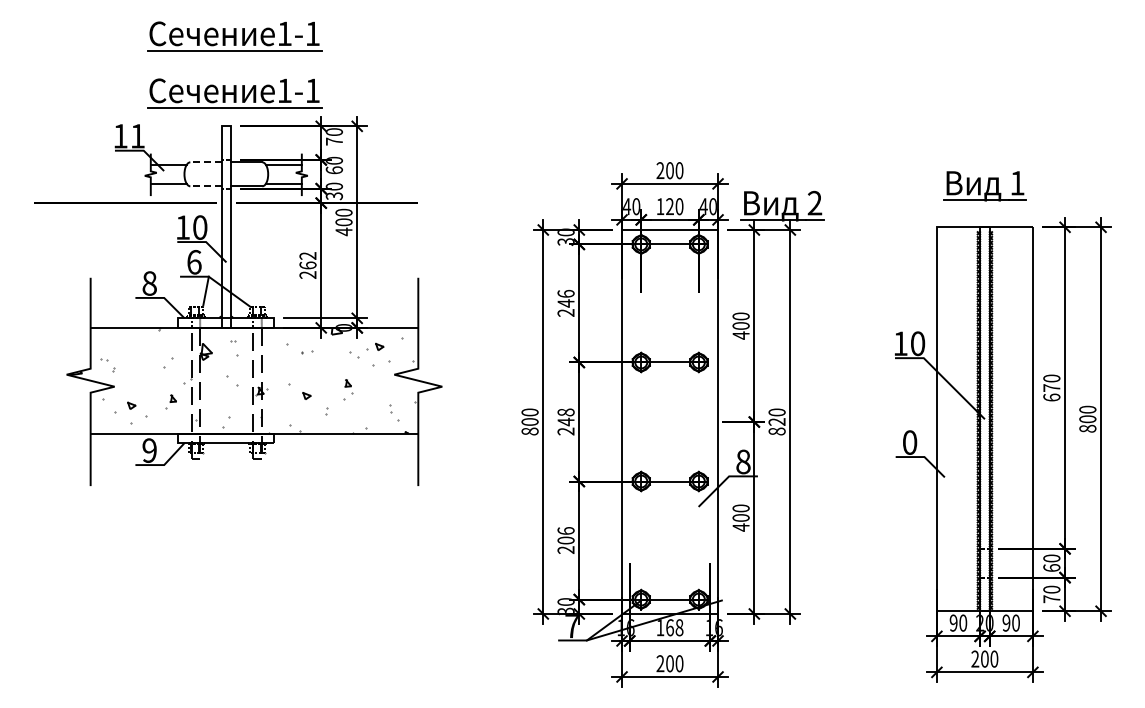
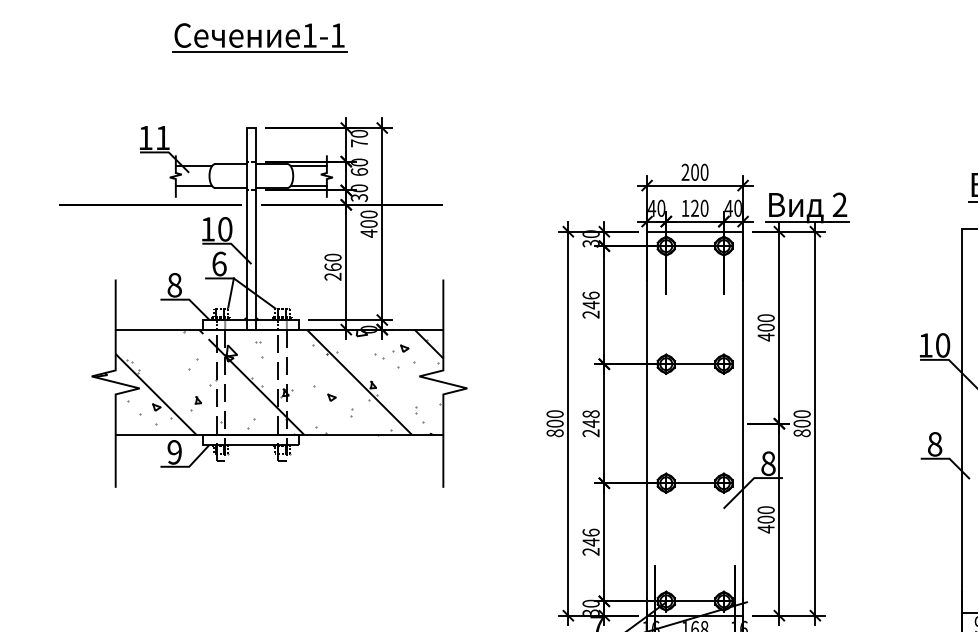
part: (234, 93) -> (259, 95), removed
line: (205, 162) -> (230, 164), dashed -> solid
line: (205, 186) -> (230, 188), dashed -> solid
text: (307, 255) -> (332, 257), 262 -> 260
hatch: (254, 380) -> (279, 382), added
text: (776, 421) -> (801, 423), 820 -> 800
text: (910, 442) -> (935, 444), 0 -> 8
text: (565, 540) -> (590, 542), 206 -> 246

